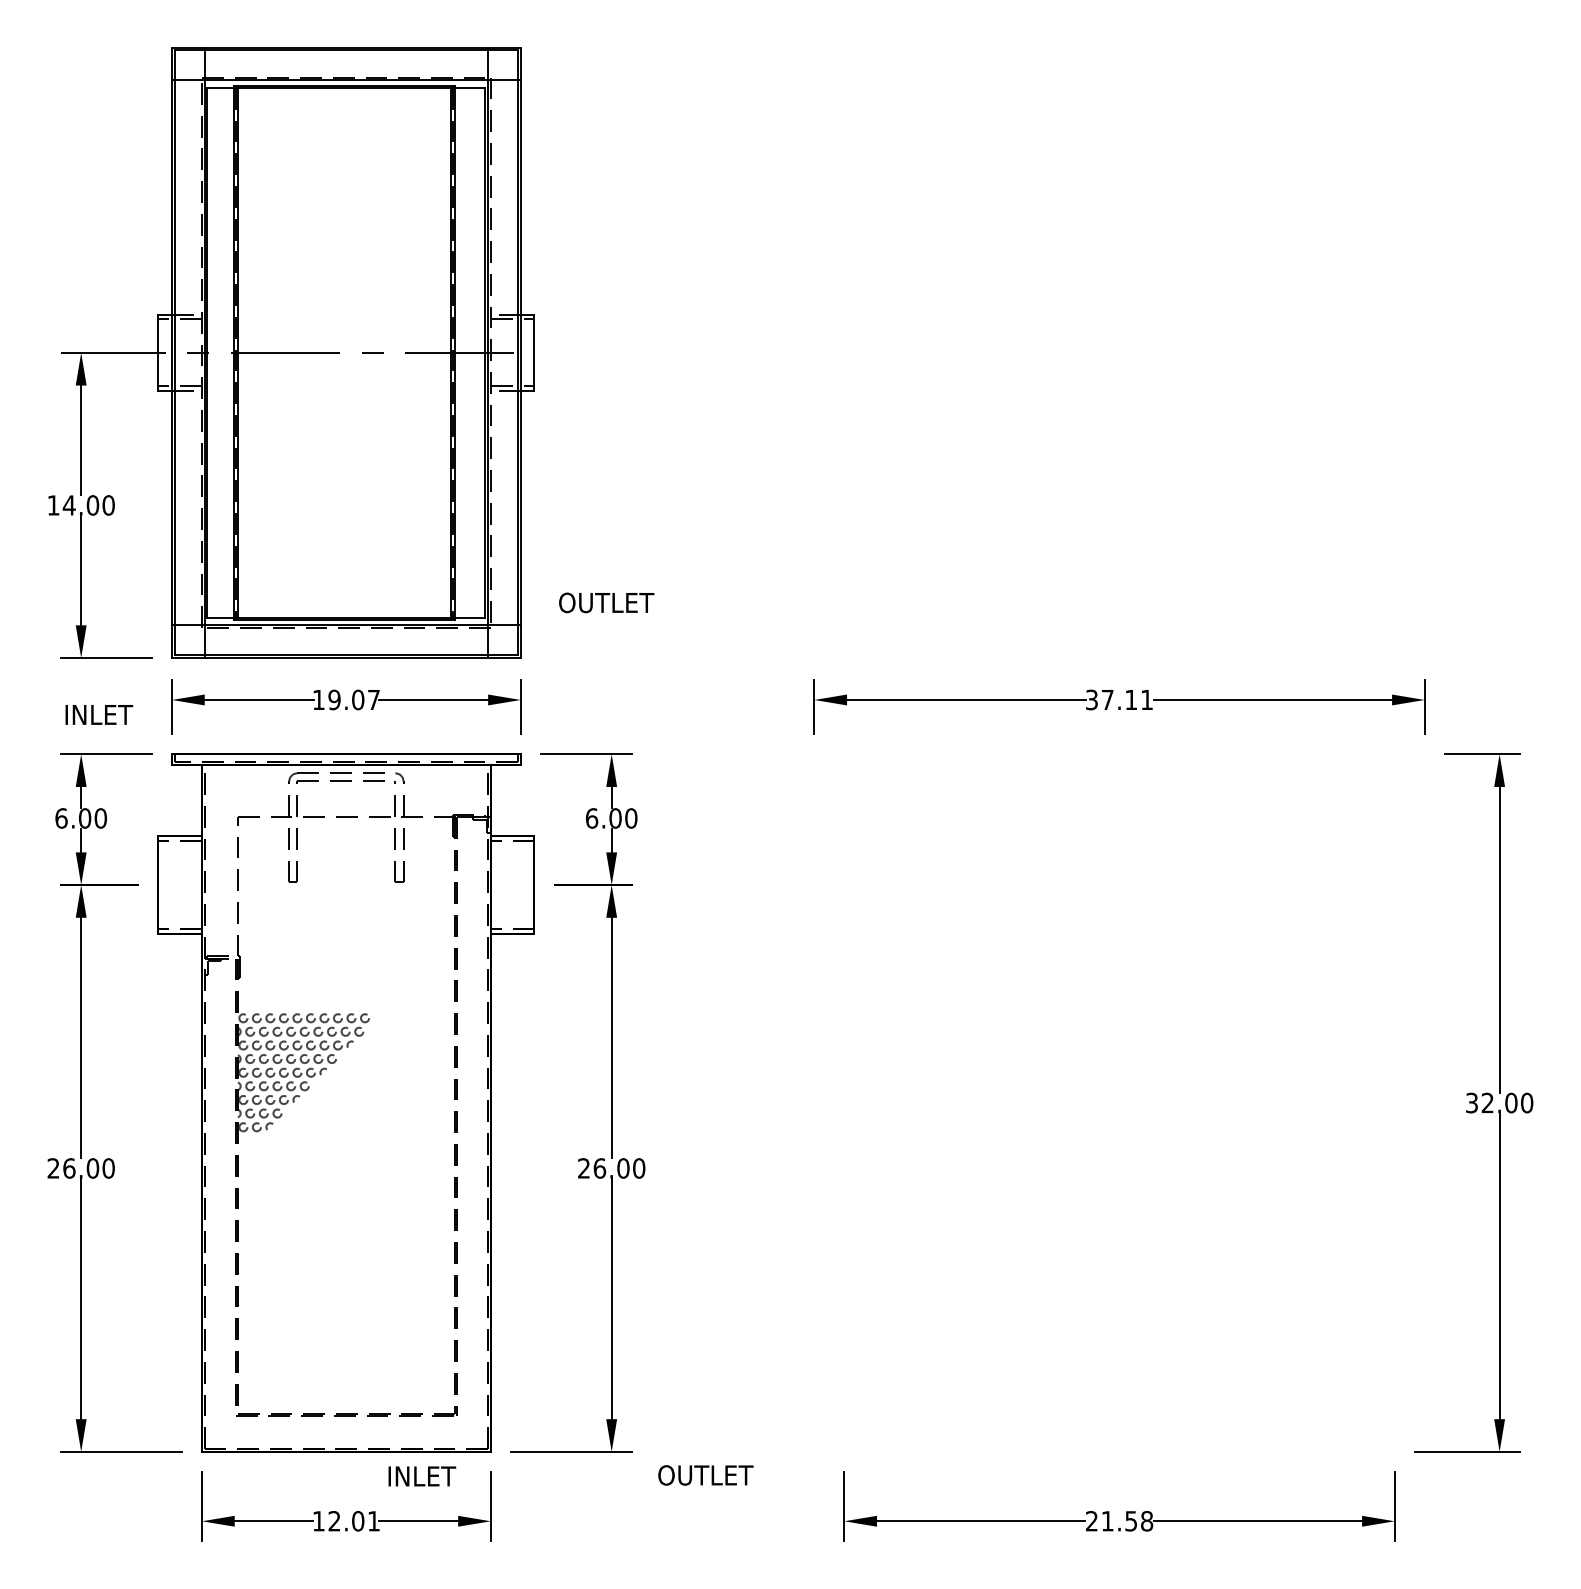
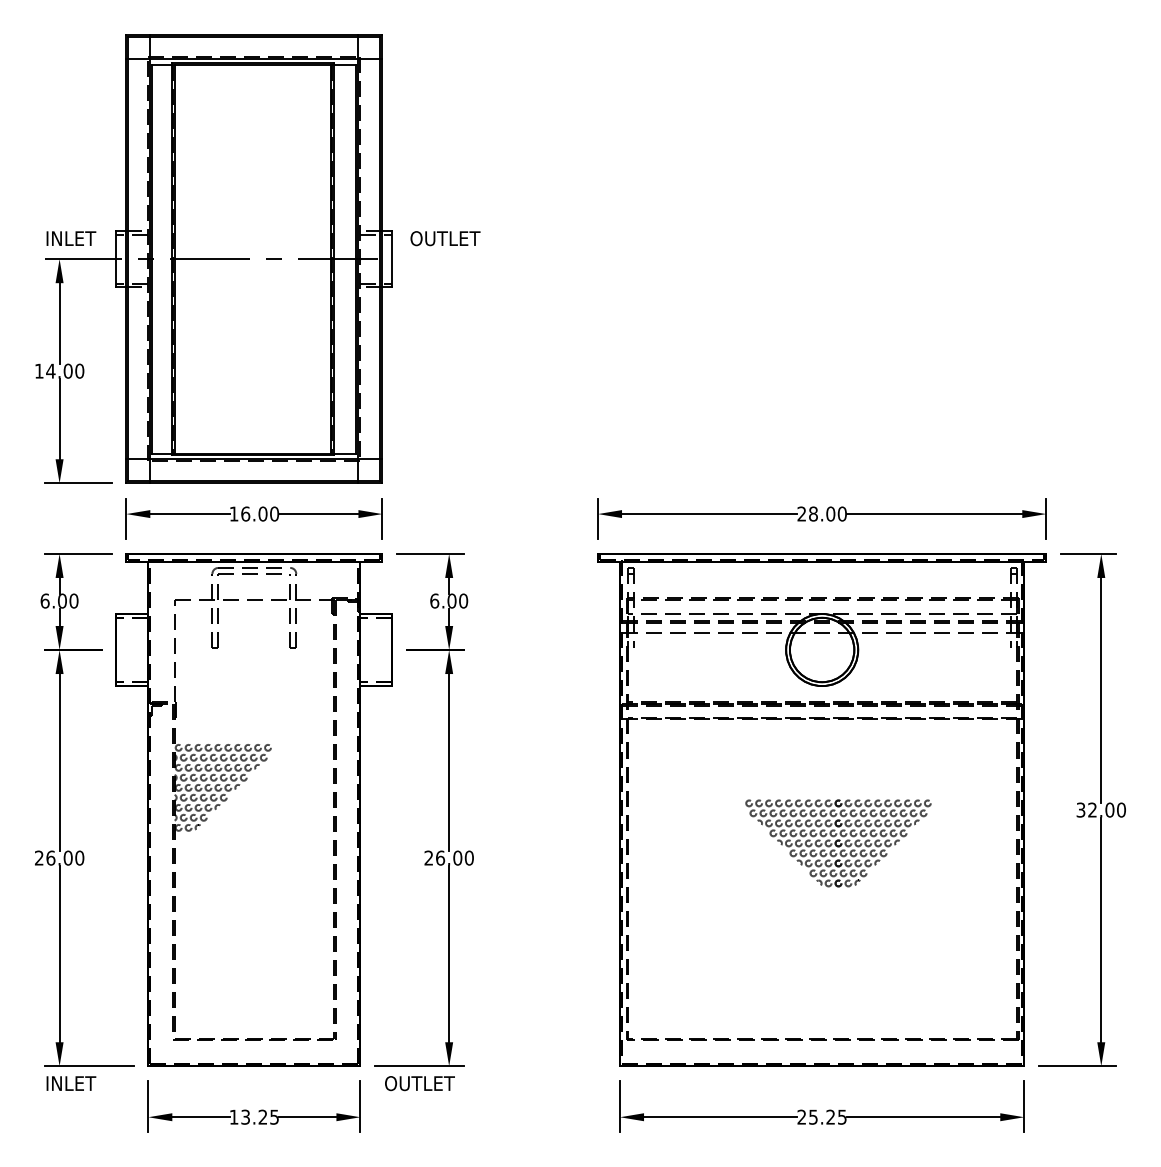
text: (606, 602) -> (445, 238), moved
text: (354, 699) -> (260, 513), 19.07 -> 16.00
text: (1119, 699) -> (822, 513), 37.11 -> 28.00
text: (99, 714) -> (71, 238), moved
part: (1119, 1102) -> (822, 809), added
text: (705, 1475) -> (419, 1083), moved
text: (422, 1476) -> (71, 1083), moved
text: (353, 1521) -> (259, 1117), 12.01 -> 13.25
text: (1127, 1521) -> (827, 1117), 21.58 -> 25.25

